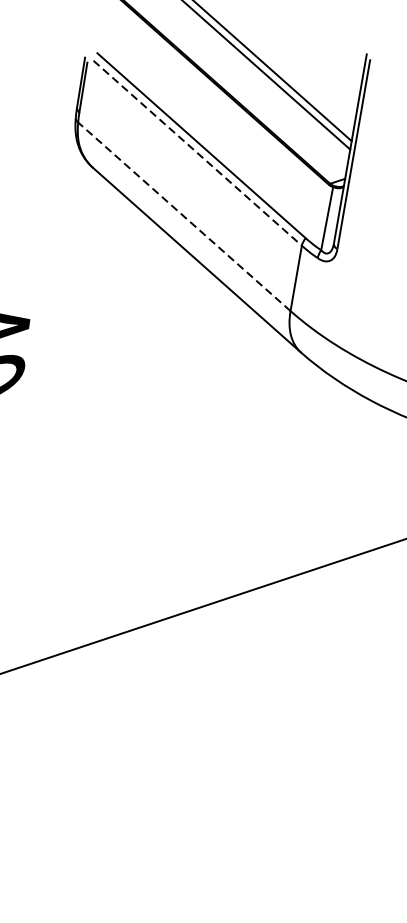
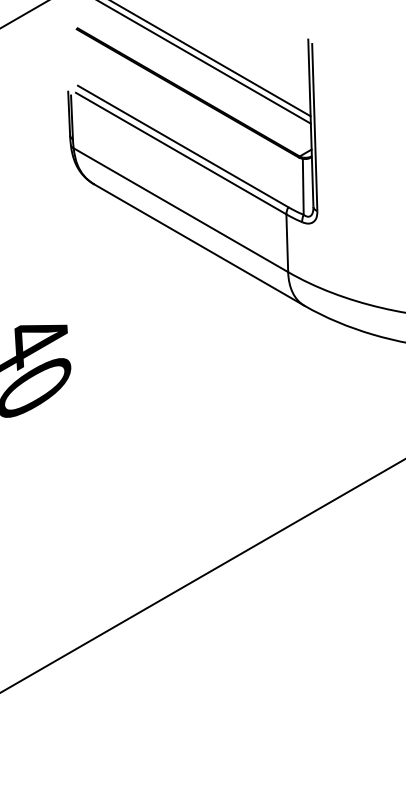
line: (198, 153) -> (181, 153), dashed -> solid
line: (183, 217) -> (180, 210), dashed -> solid

